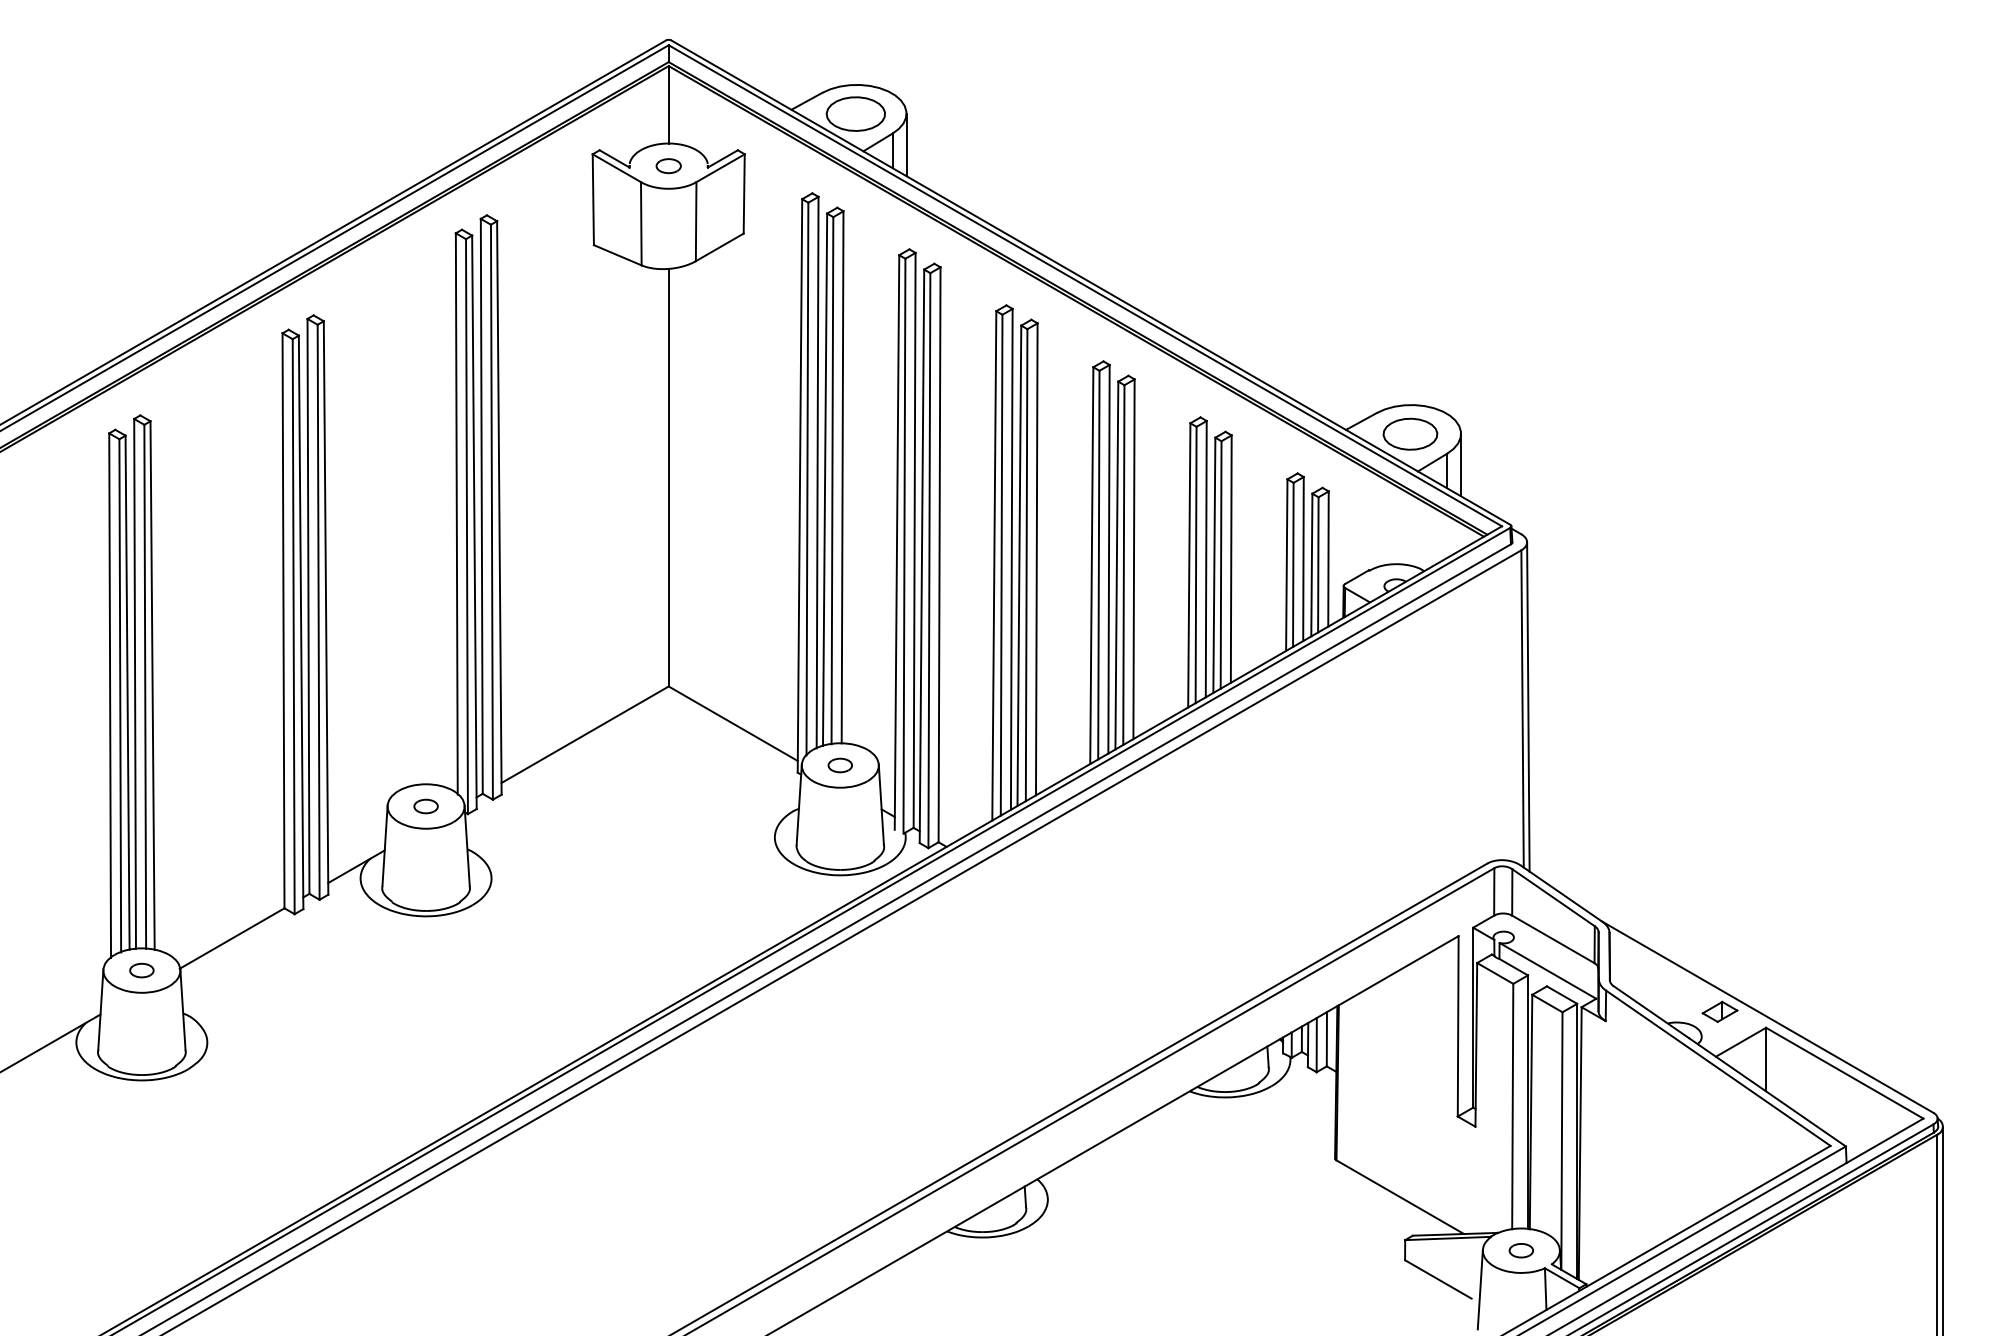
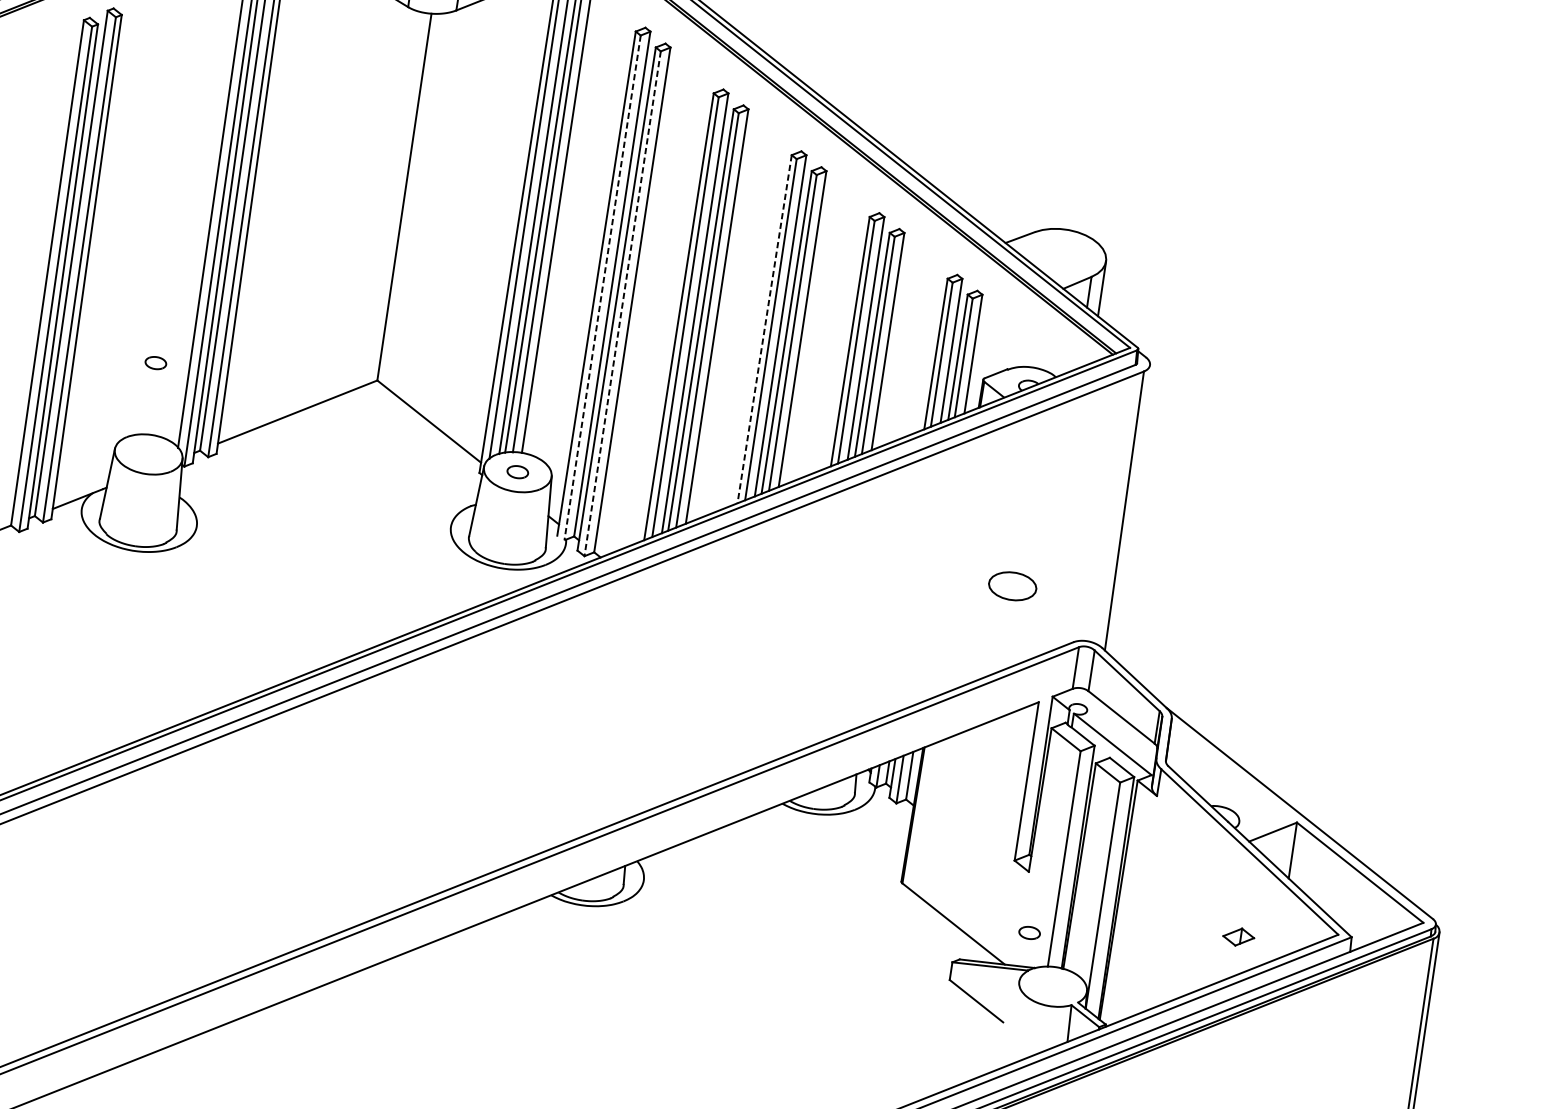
part: (1410, 433) -> (1012, 585), moved
line: (904, 546) -> (602, 288), solid -> dashed
line: (929, 561) -> (622, 304), solid -> dashed
line: (1091, 566) -> (764, 329), solid -> dashed
line: (1528, 706) -> (1129, 509), removed
part: (425, 806) -> (155, 363), moved
part: (1719, 1011) -> (1238, 936), moved
part: (1520, 1250) -> (1028, 932), moved
line: (1479, 1289) -> (1011, 1015), removed

